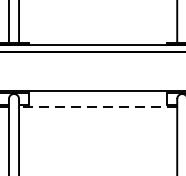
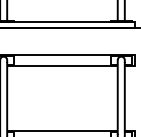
line: (96, 106) -> (61, 65), dashed -> solid

